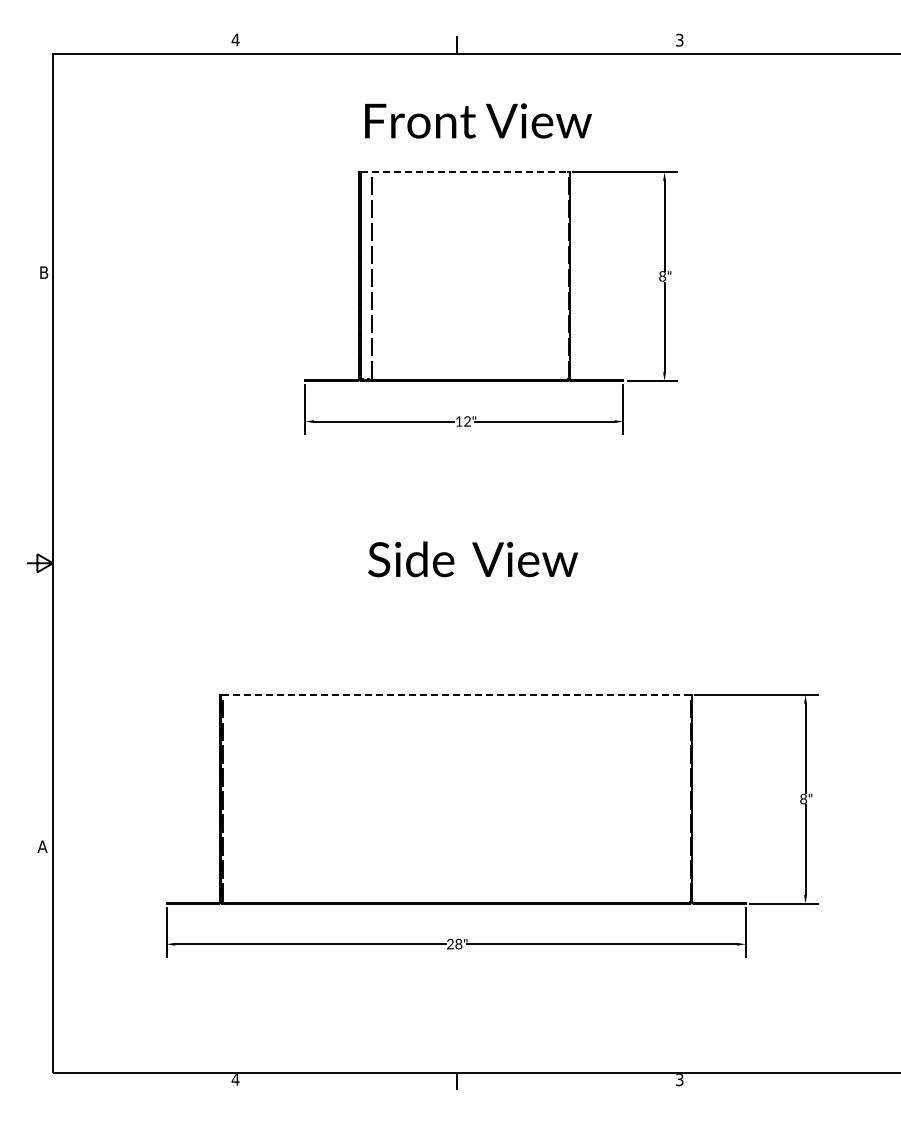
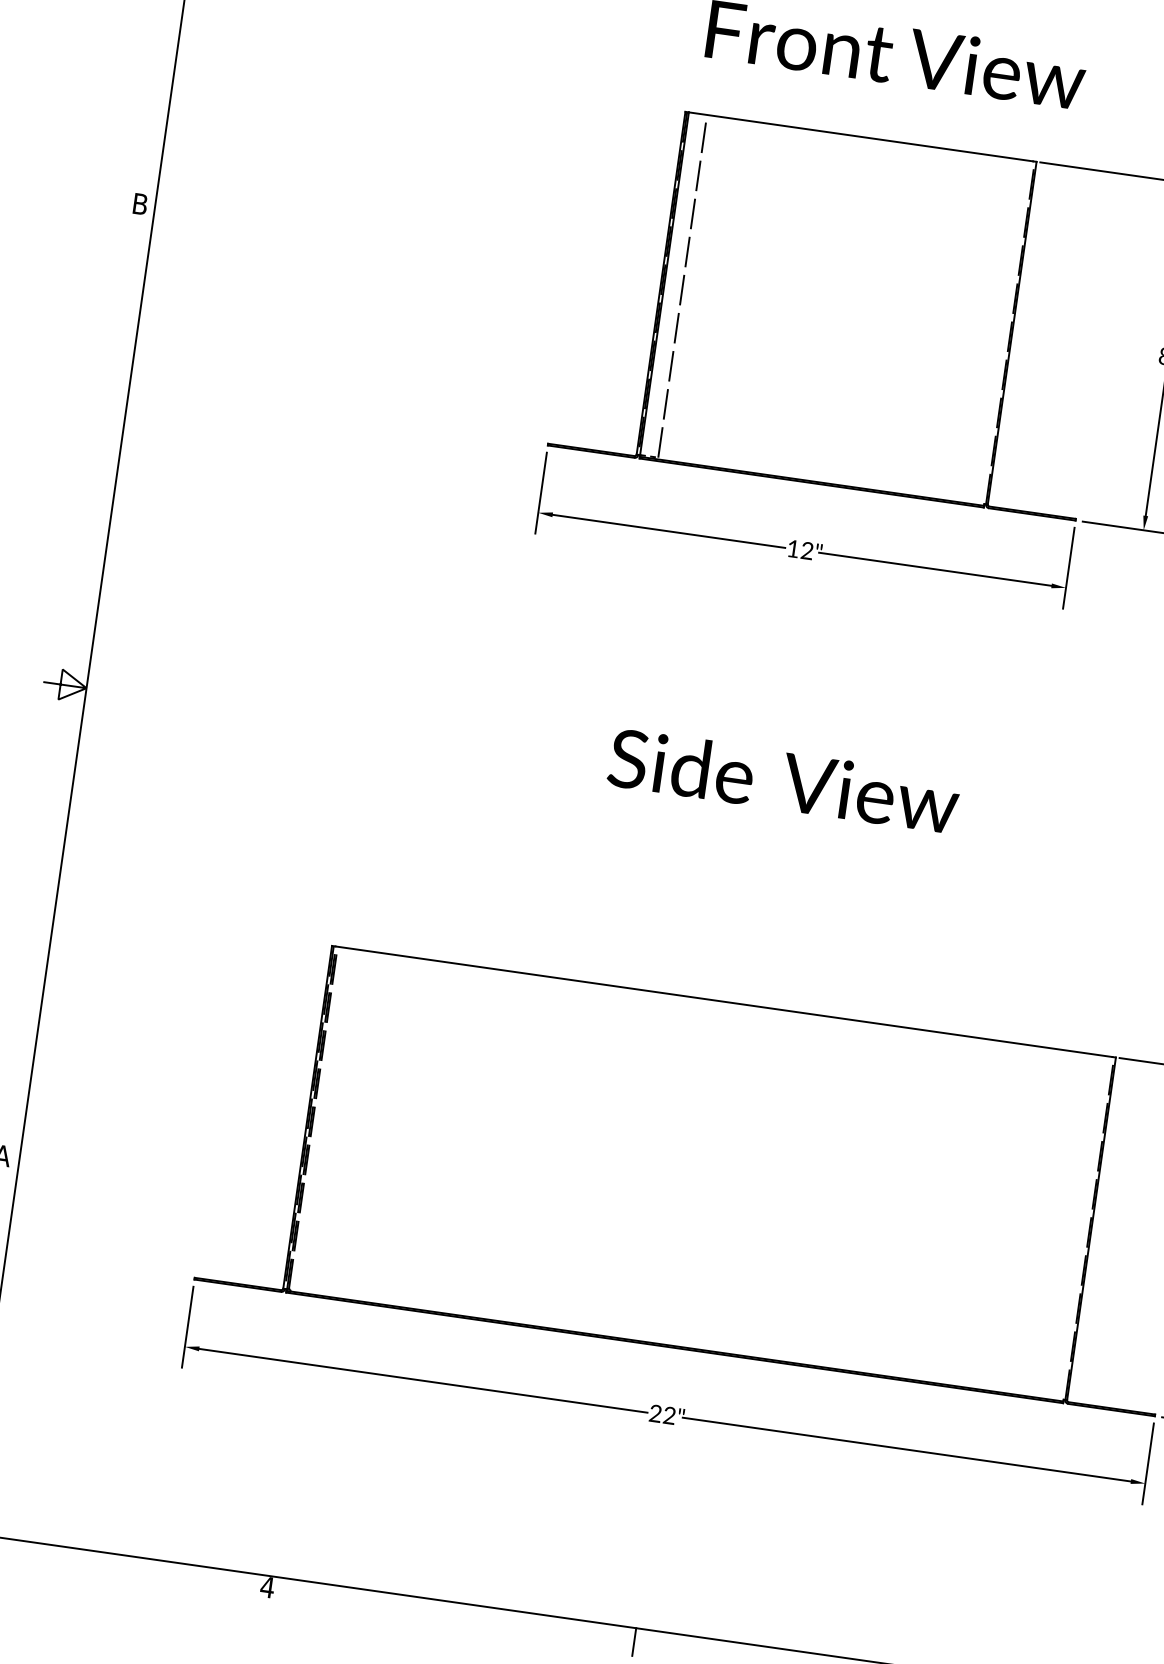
line: (464, 172) -> (861, 137), dashed -> solid
line: (456, 694) -> (724, 1001), dashed -> solid
text: (458, 945) -> (668, 1417), 28" -> 22"

